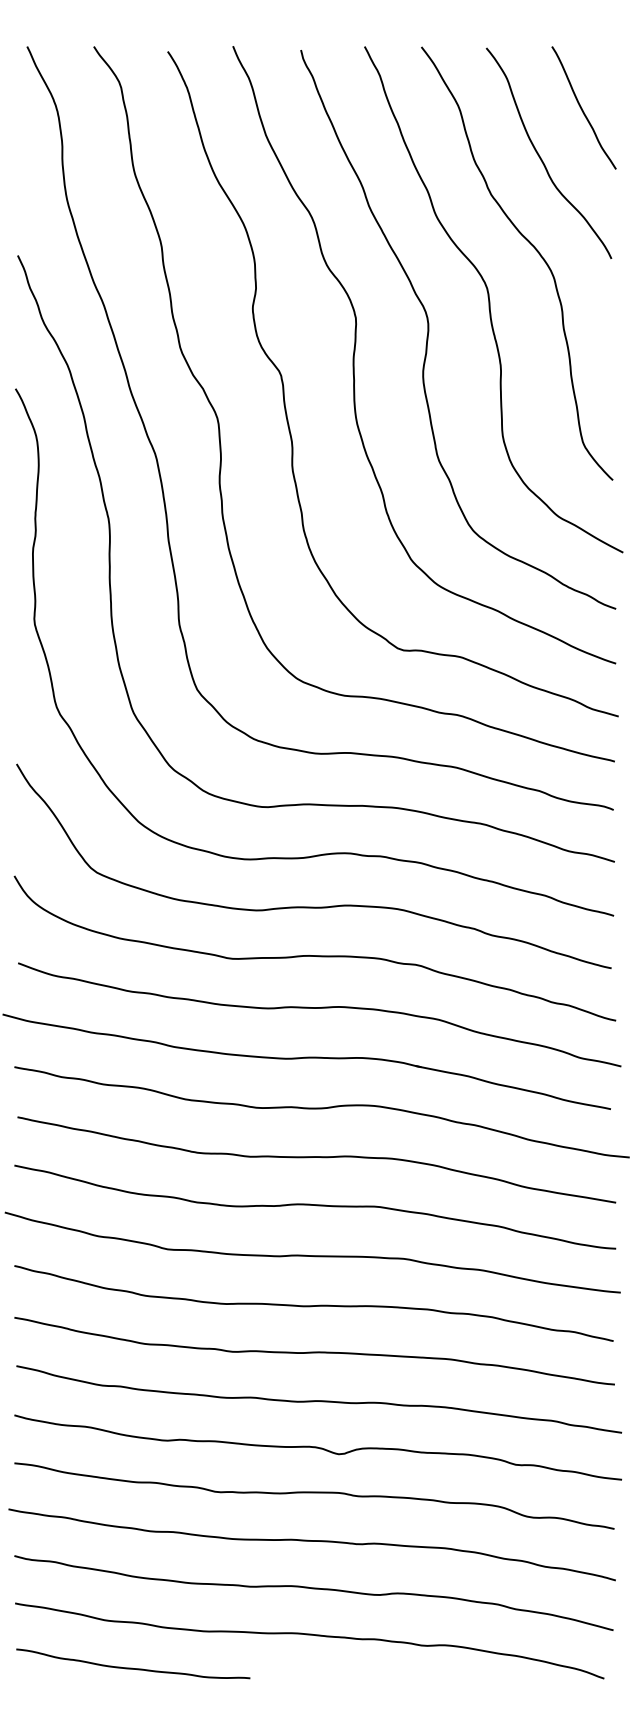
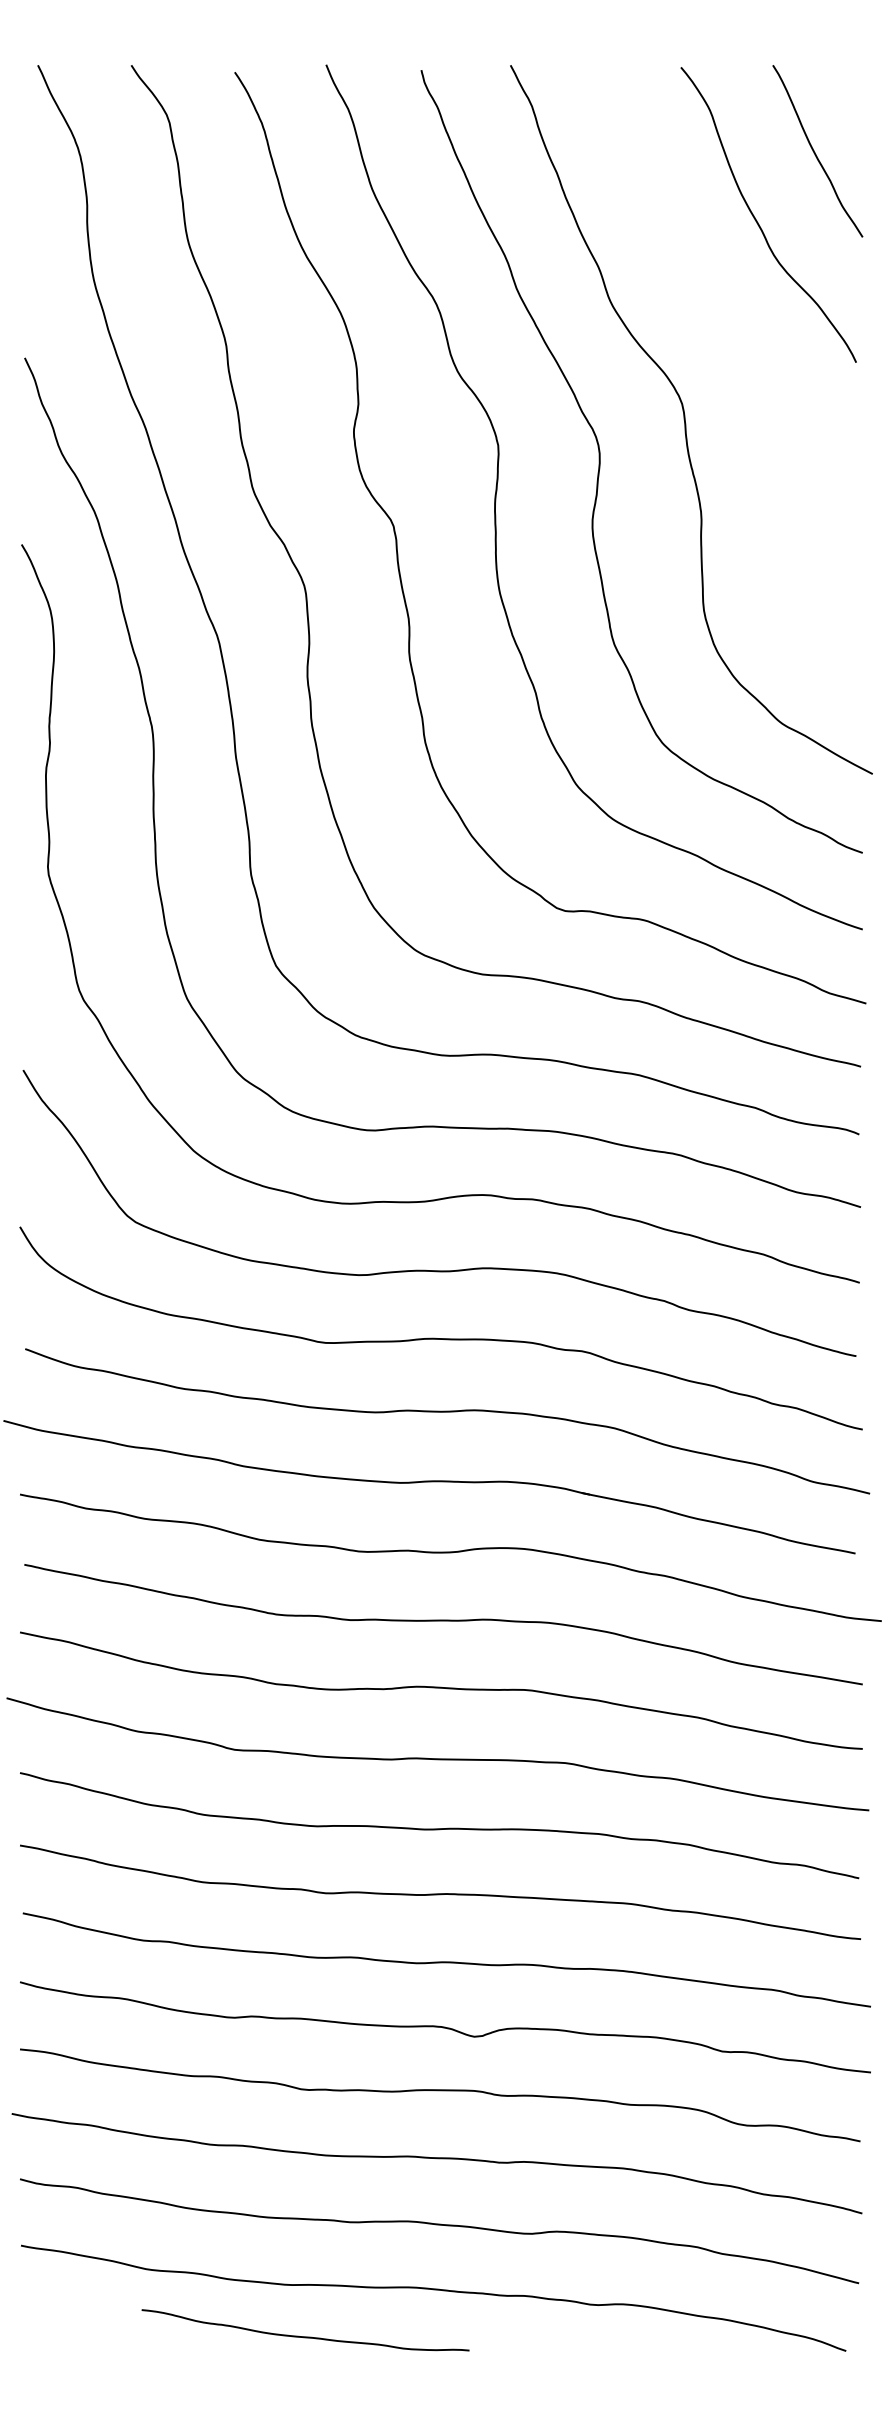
curve: (535, 250) -> (749, 350), removed
curve: (132, 1667) -> (304, 2335), moved

